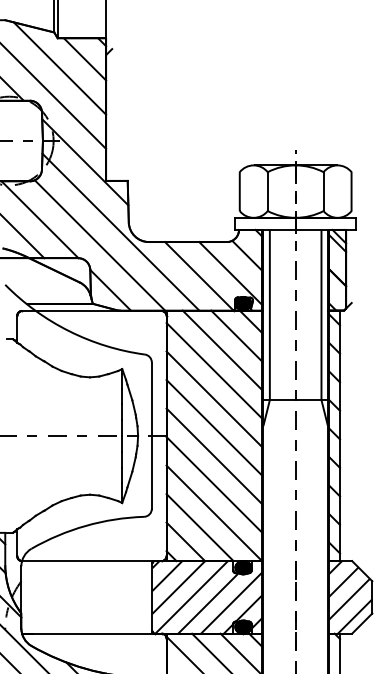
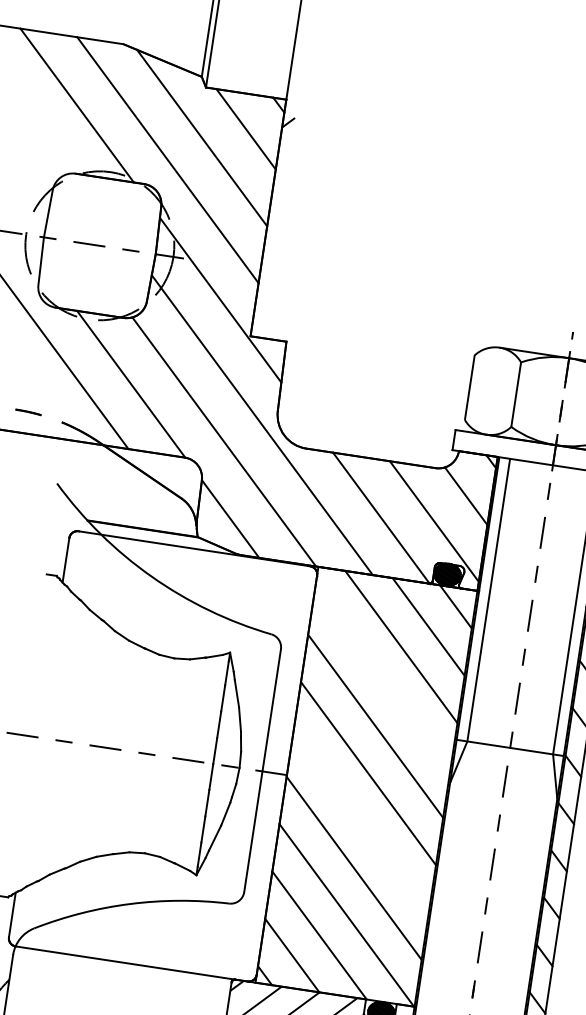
line: (214, 370) -> (382, 678), removed
line: (214, 456) -> (361, 821), removed

